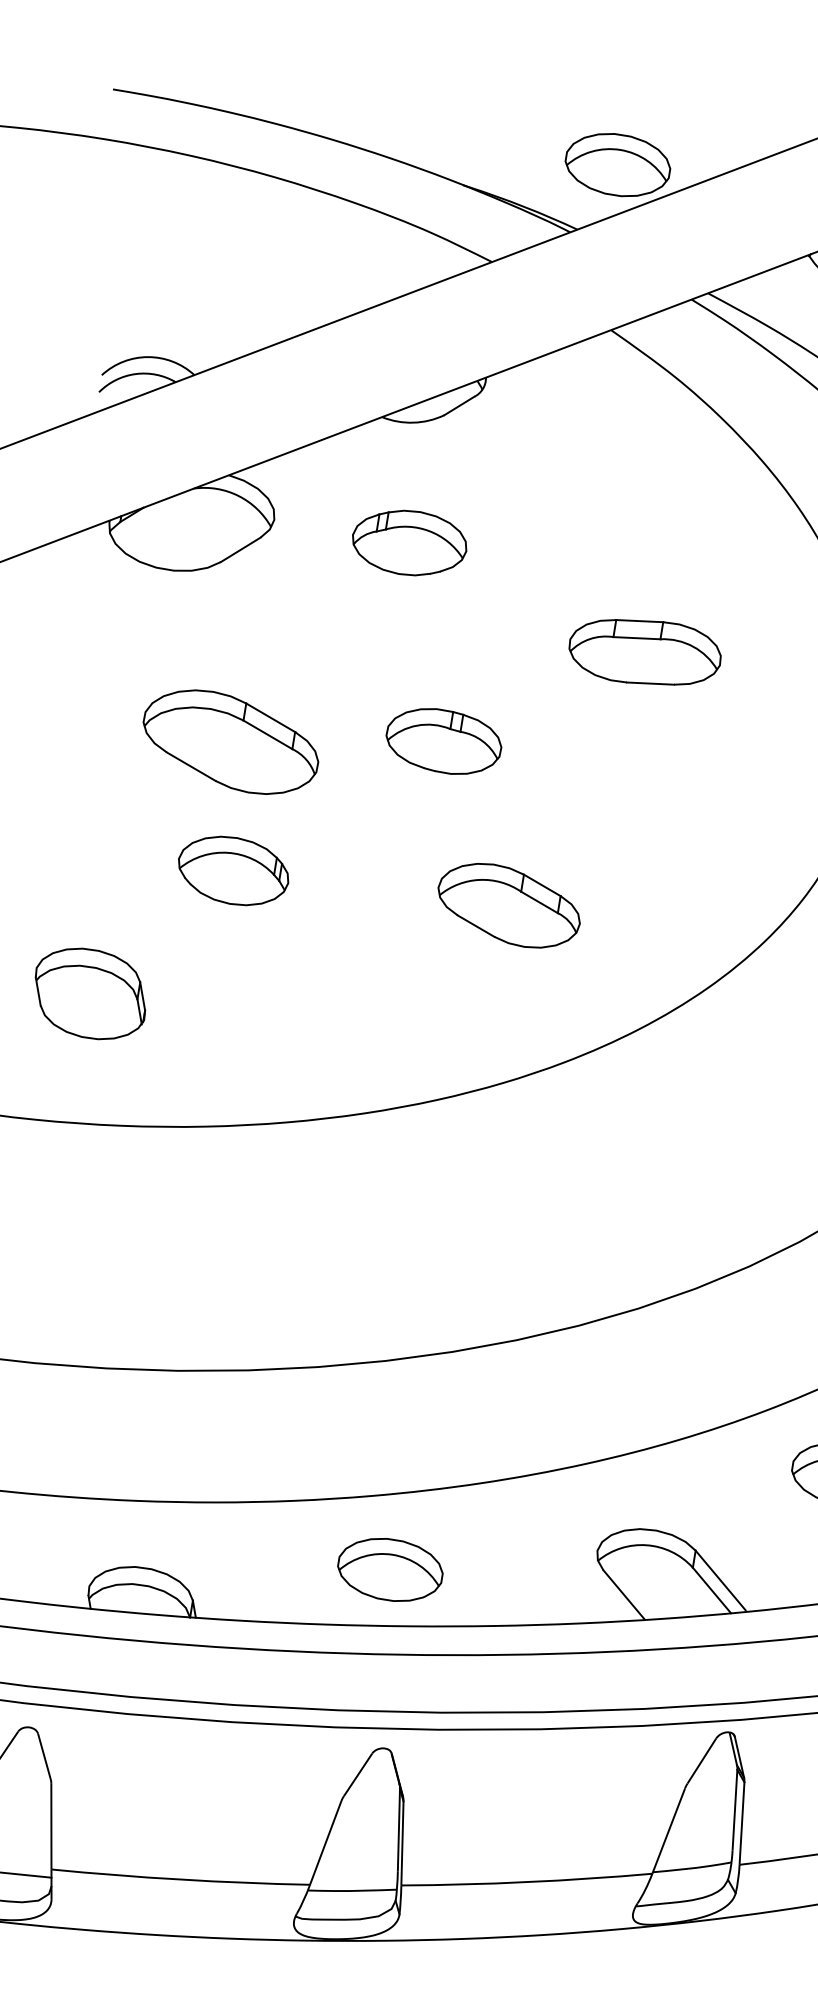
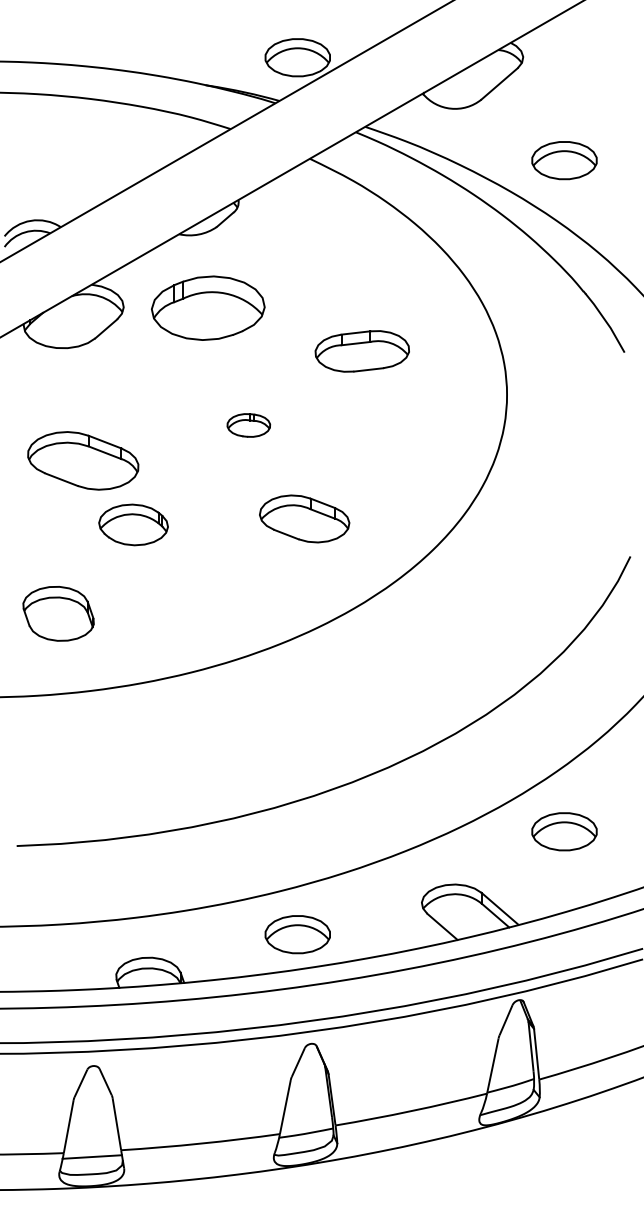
part: (410, 542) -> (208, 307), size x1.6
part: (231, 741) -> (83, 460), moved
part: (443, 741) -> (248, 425), size x0.6

